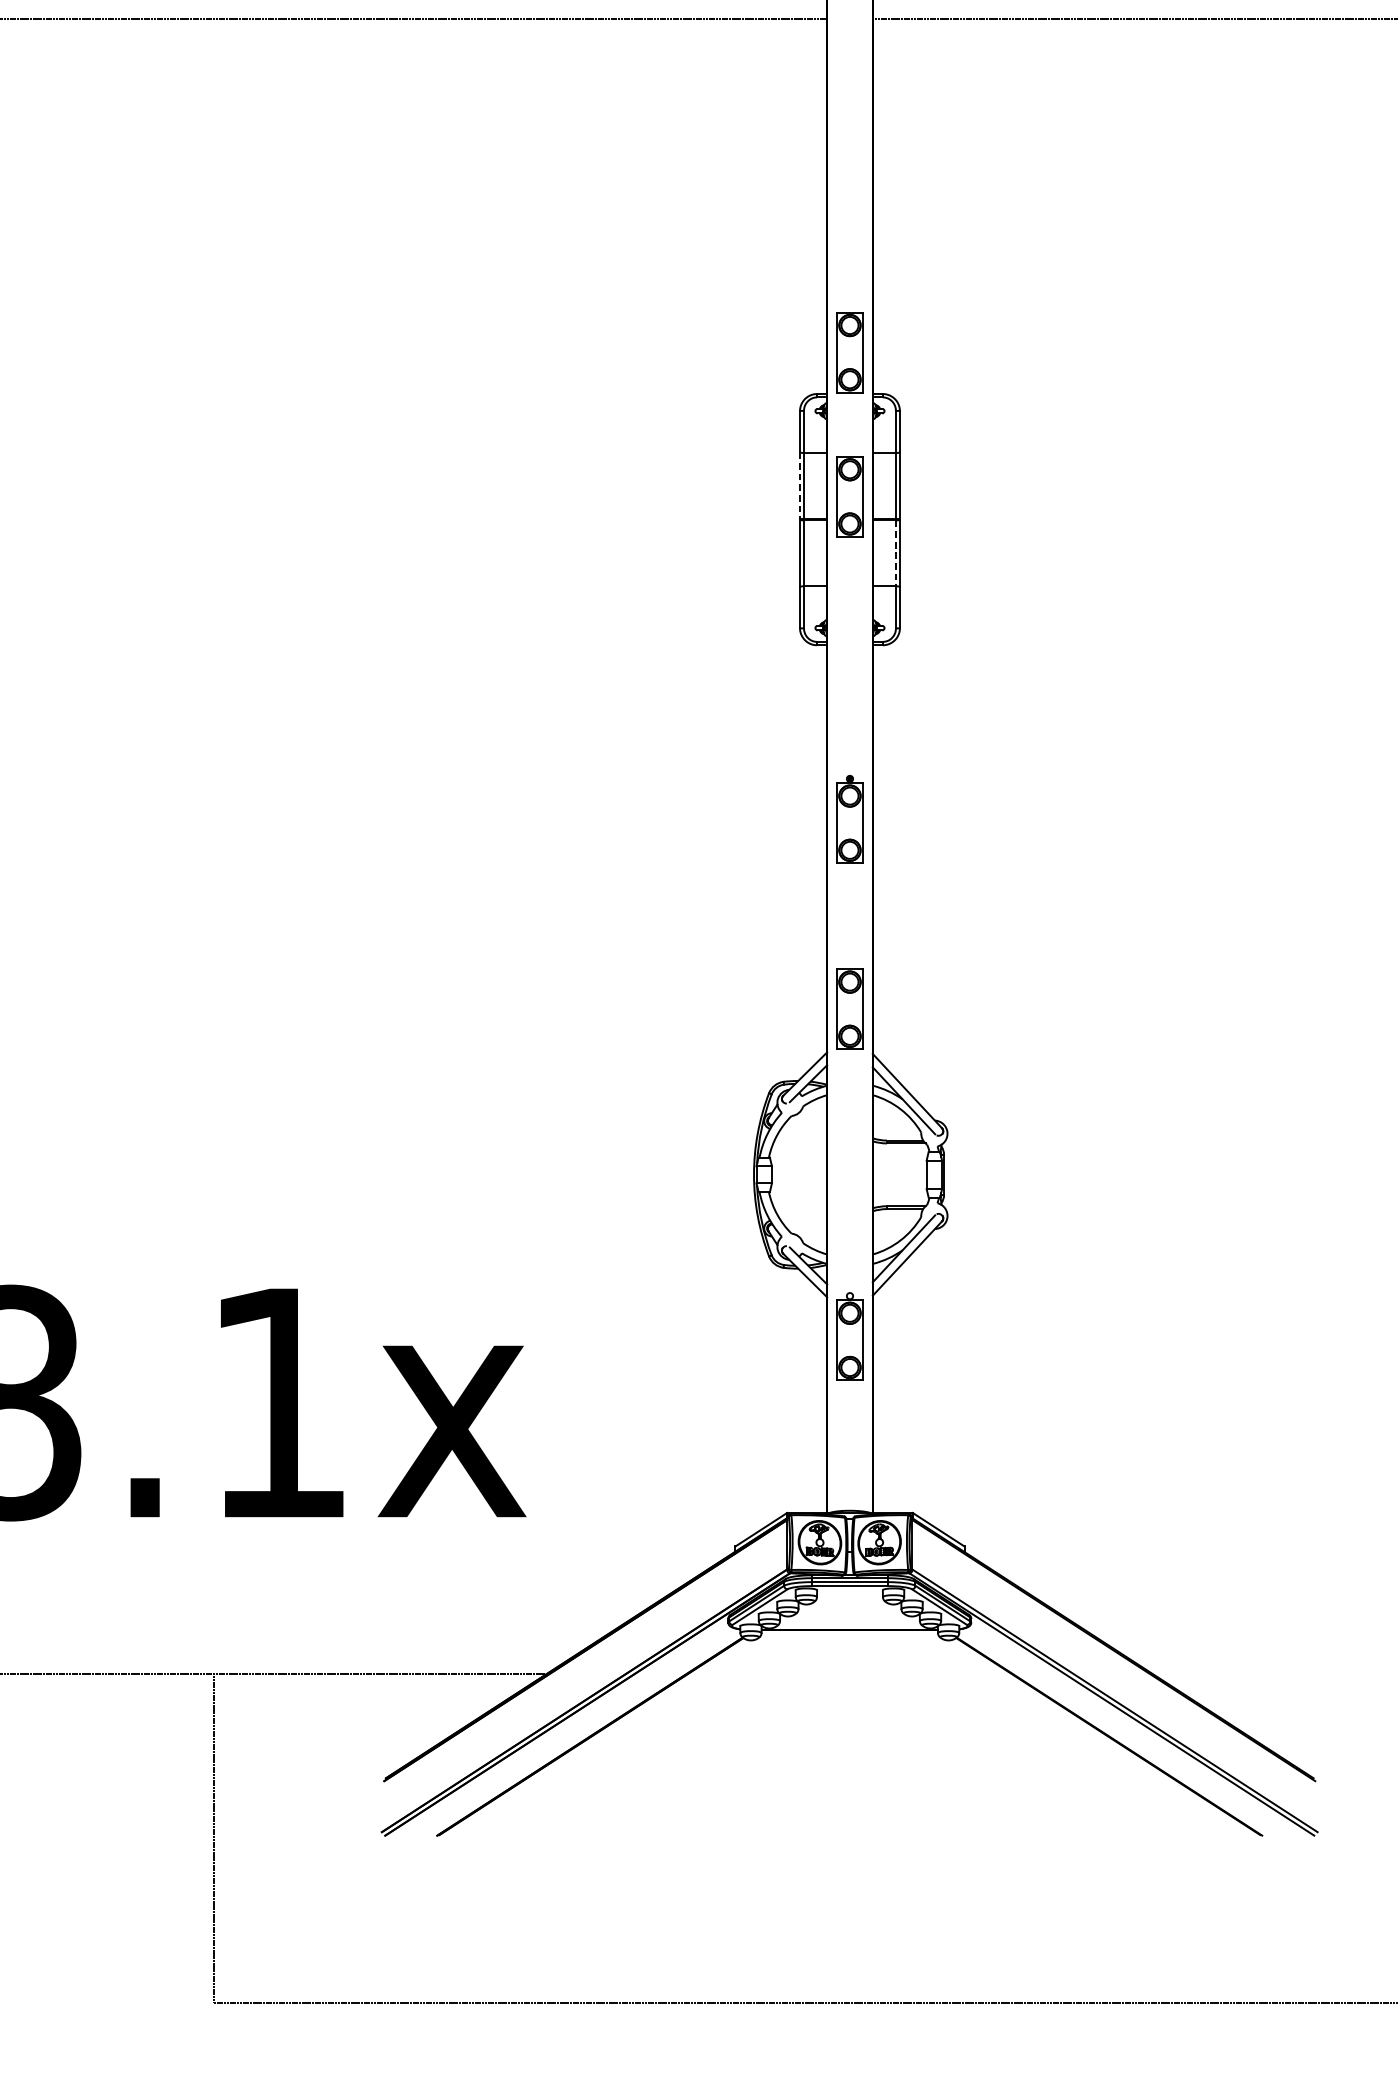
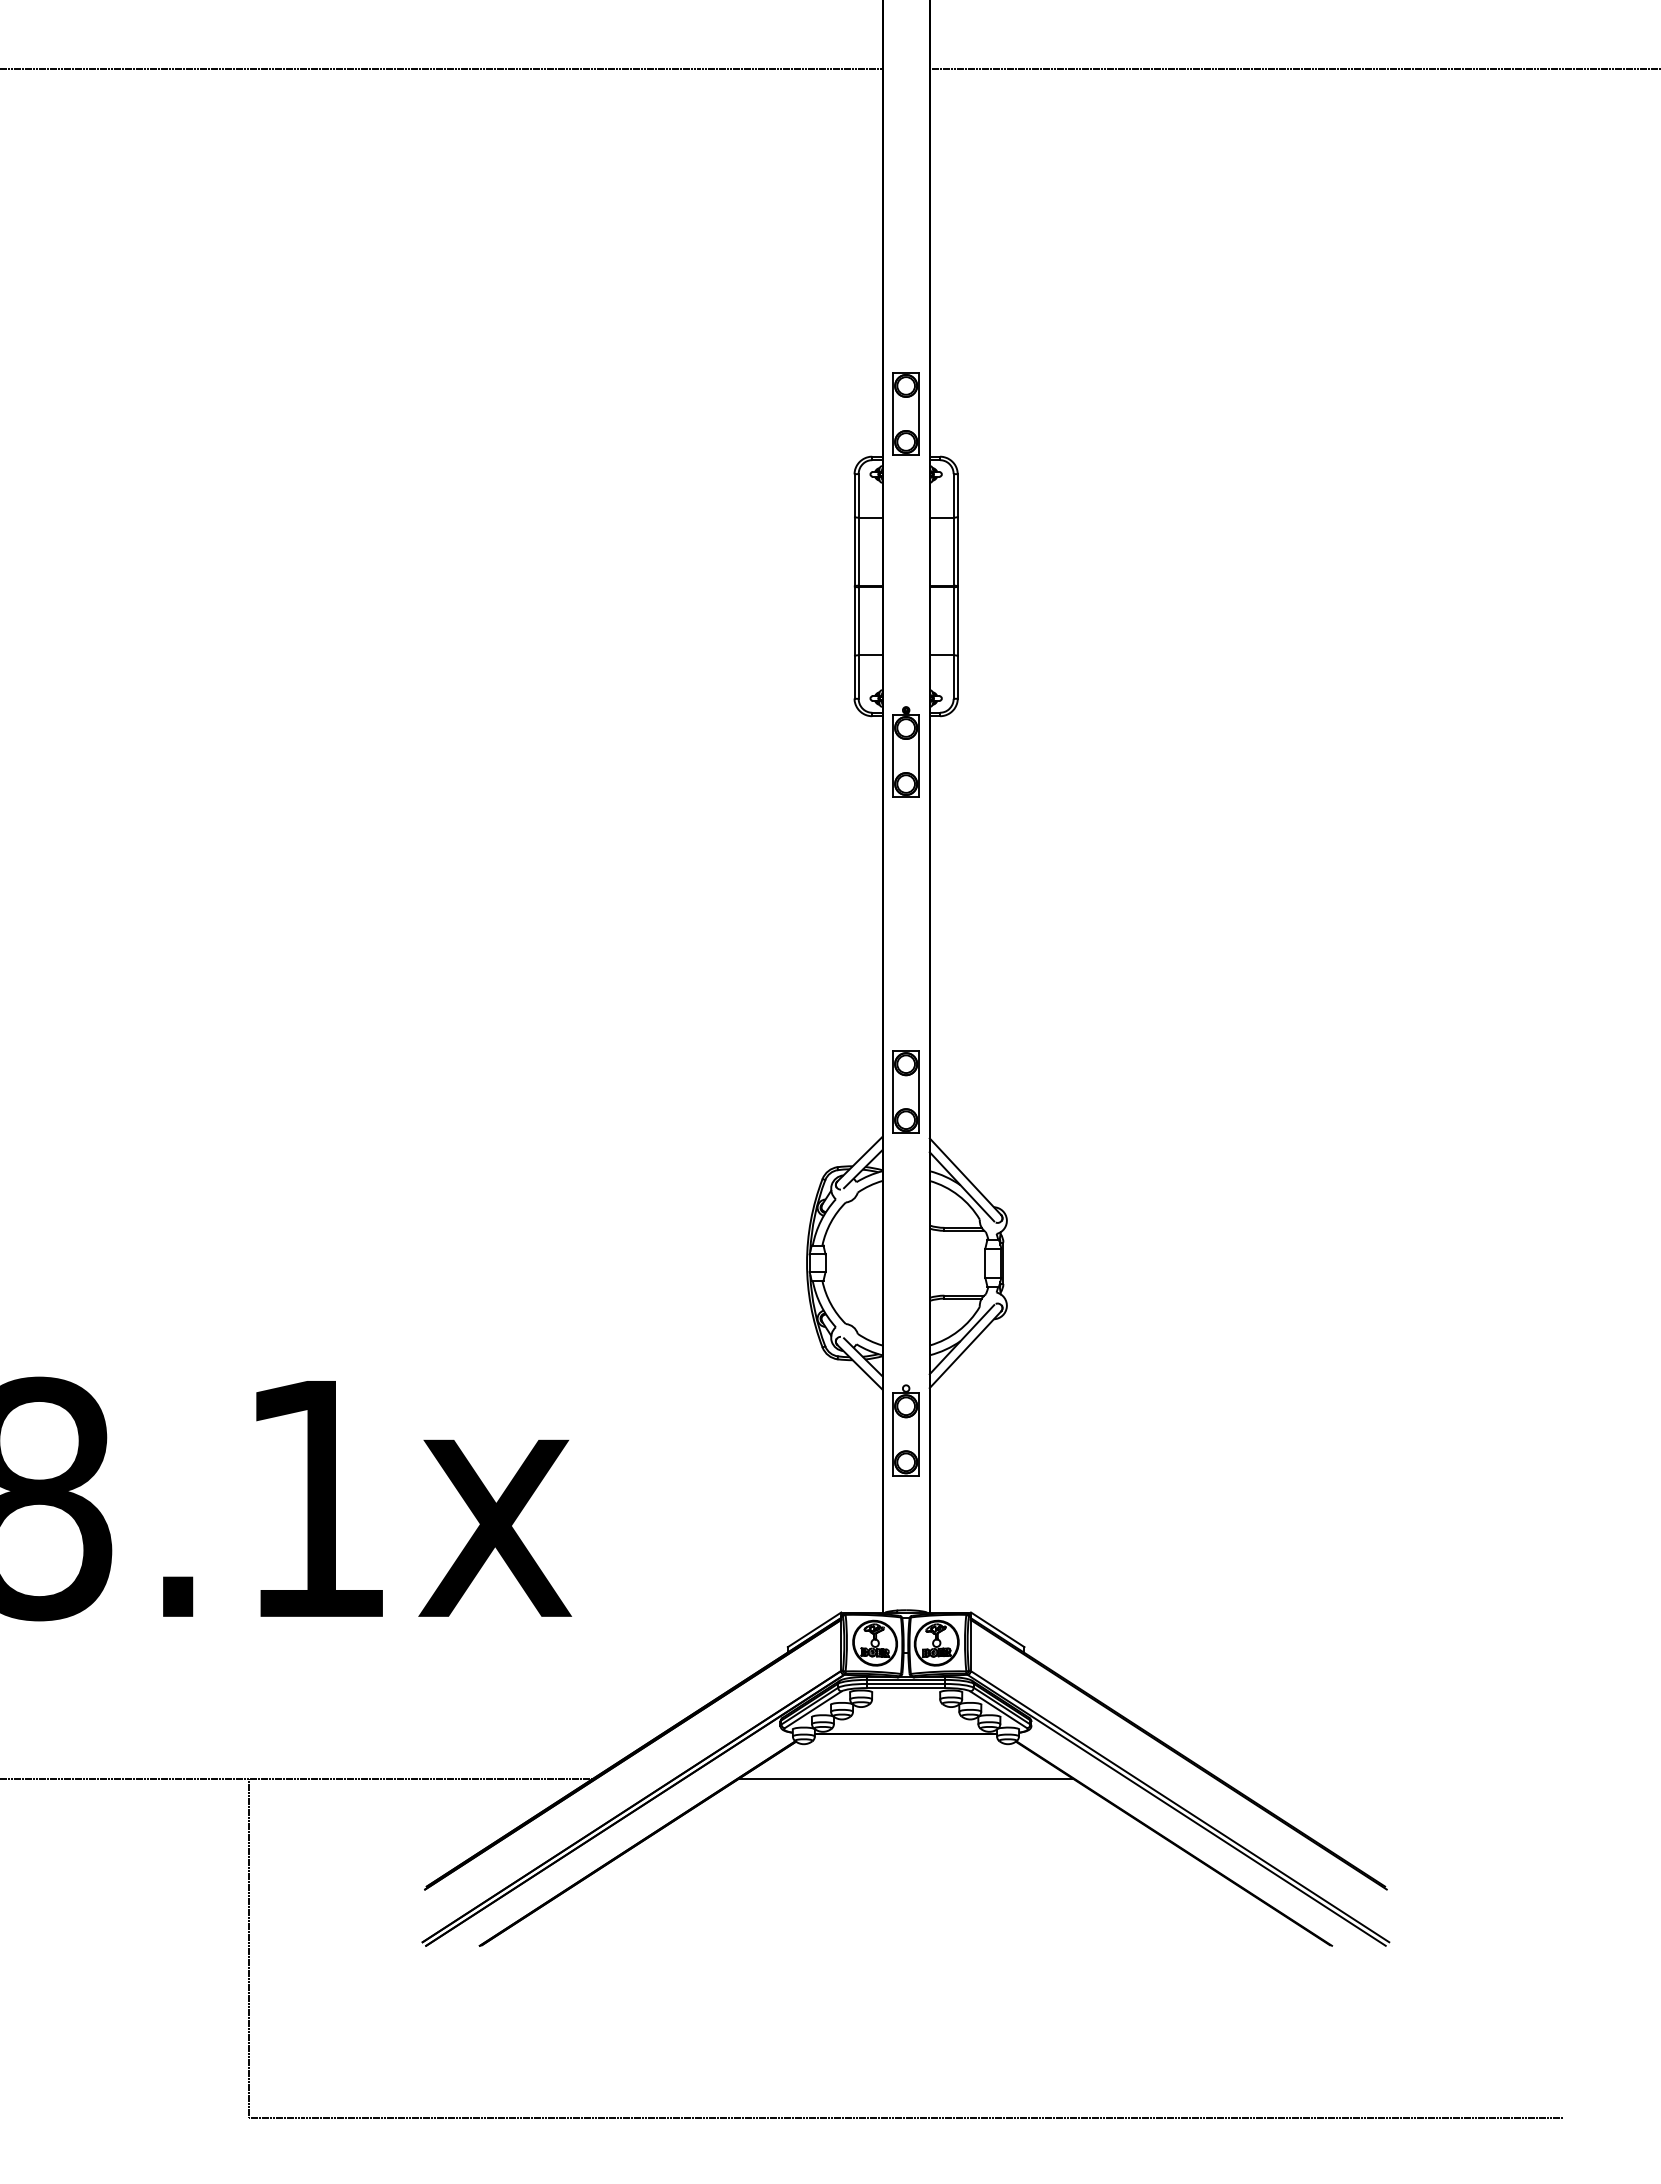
line: (799, 485) -> (854, 551), dashed -> solid
part: (849, 496) -> (905, 562), removed
line: (895, 553) -> (953, 621), dashed -> solid
part: (849, 818) -> (905, 751), moved
line: (849, 1674) -> (905, 1779), added

